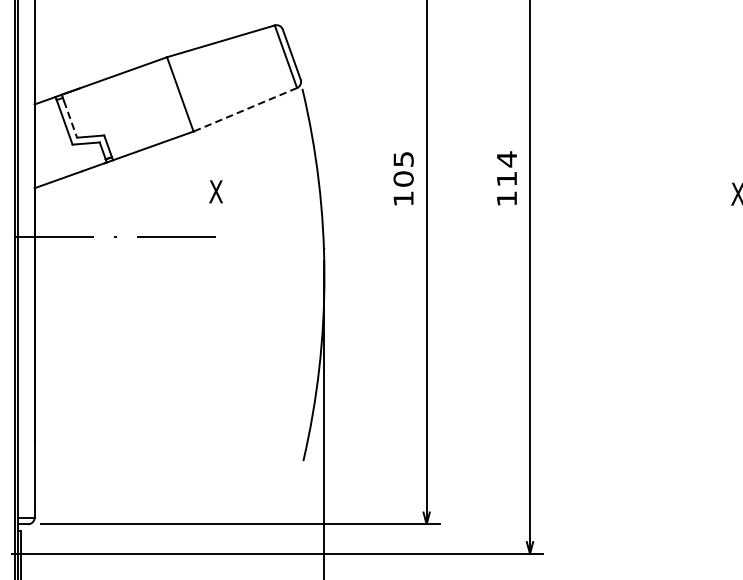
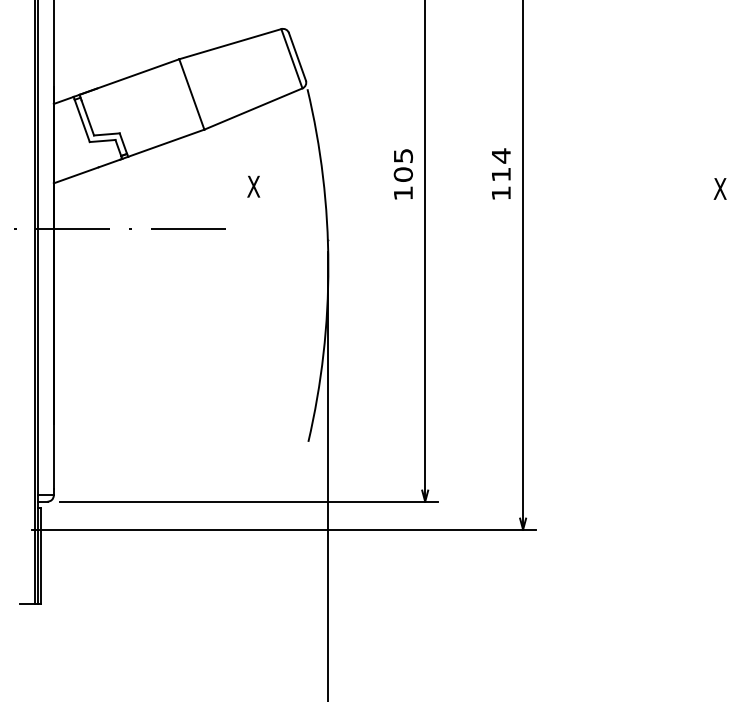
line: (244, 110) -> (252, 109), dashed -> solid
line: (71, 119) -> (88, 118), dashed -> solid
text: (215, 191) -> (253, 186), moved

